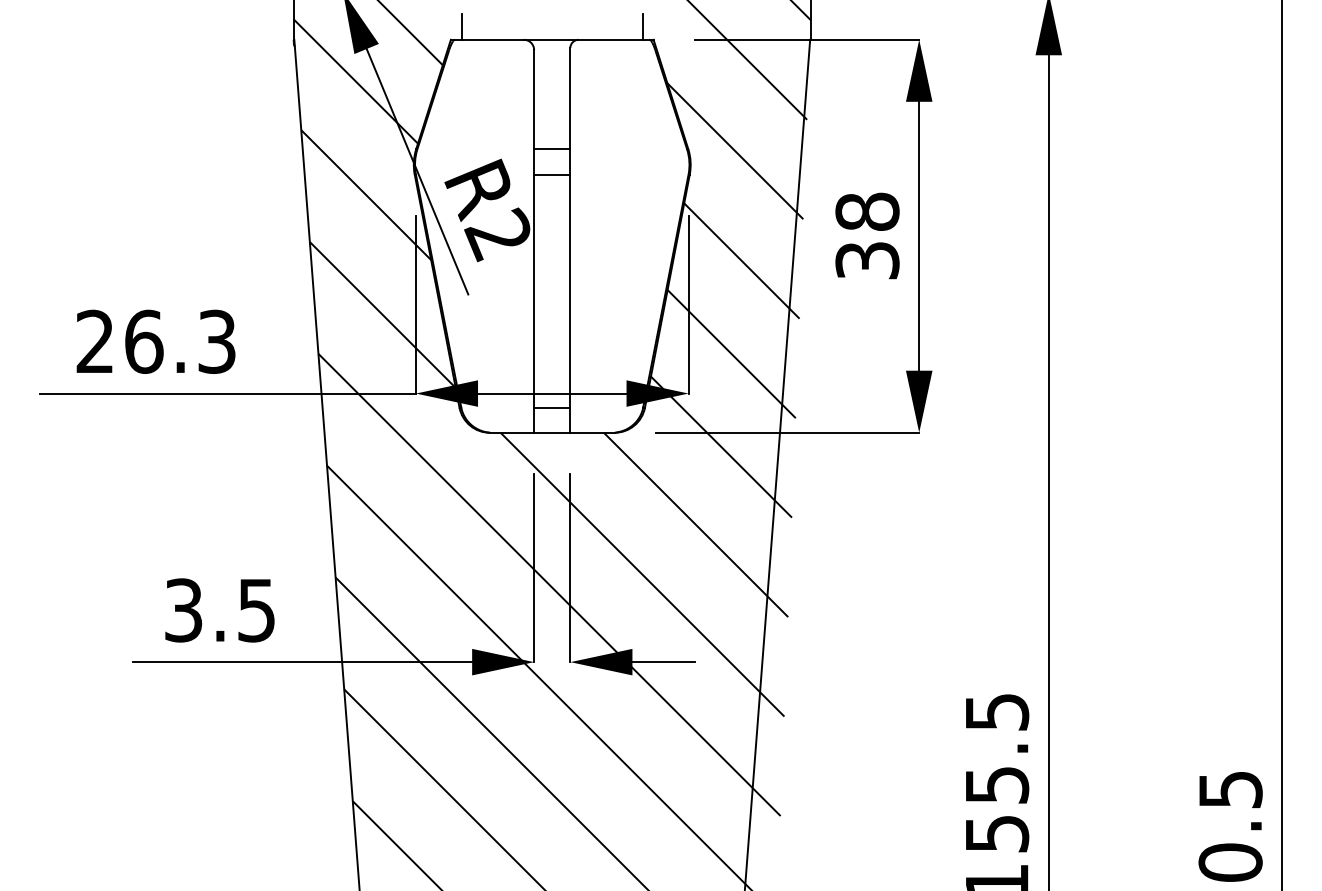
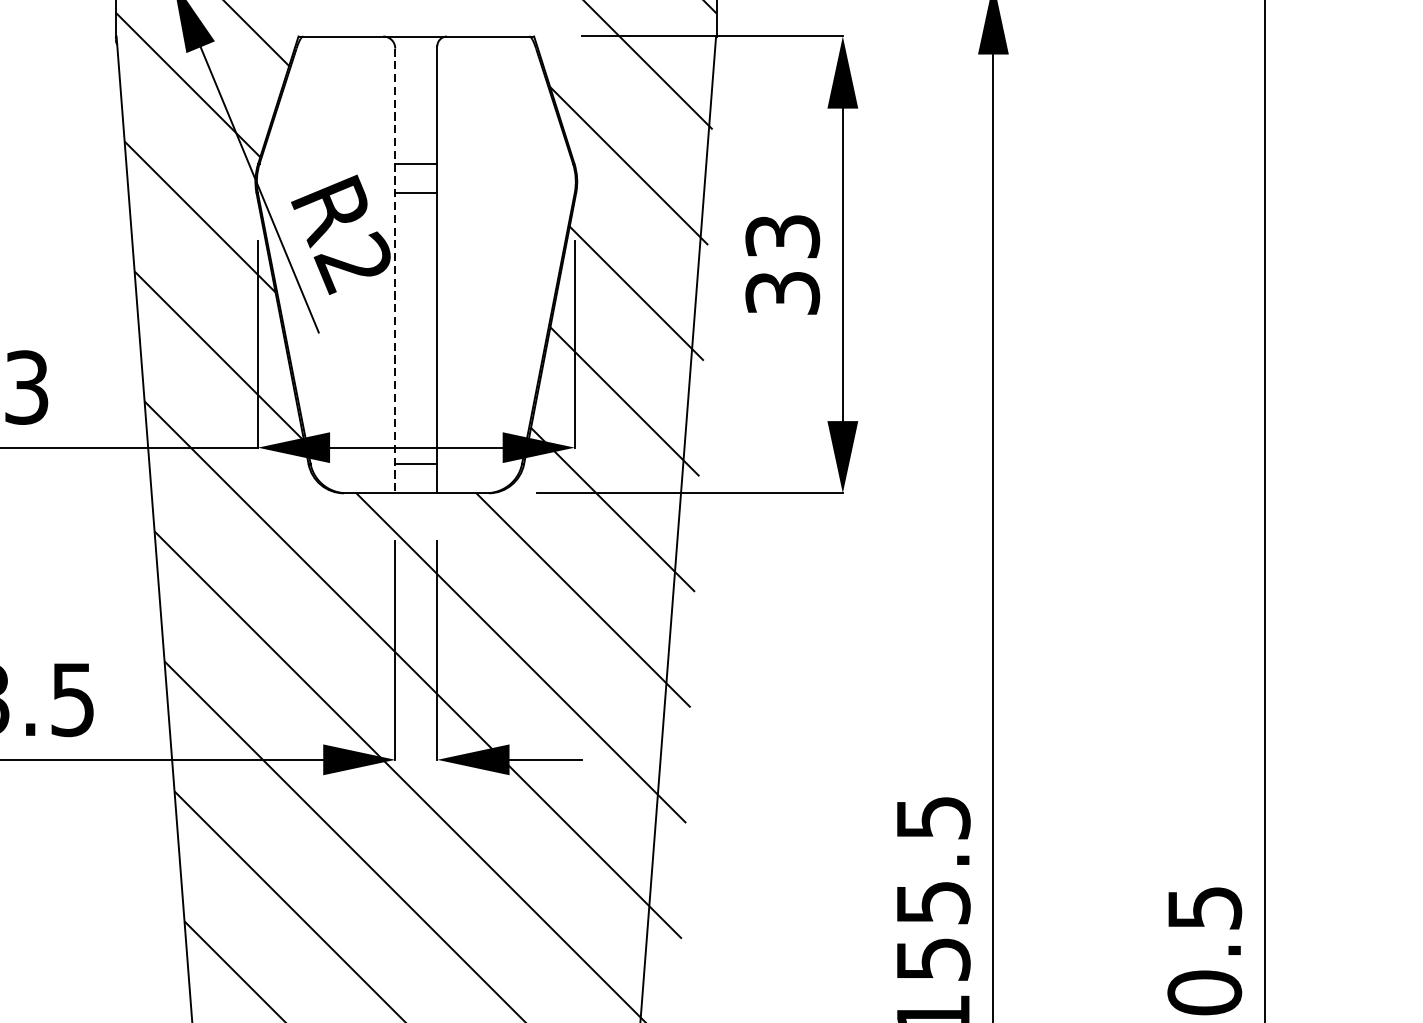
line: (461, 26) -> (310, 21), removed
line: (642, 26) -> (521, 21), removed
text: (867, 211) -> (782, 236), 38 -> 33
line: (534, 241) -> (395, 270), solid -> dashed

